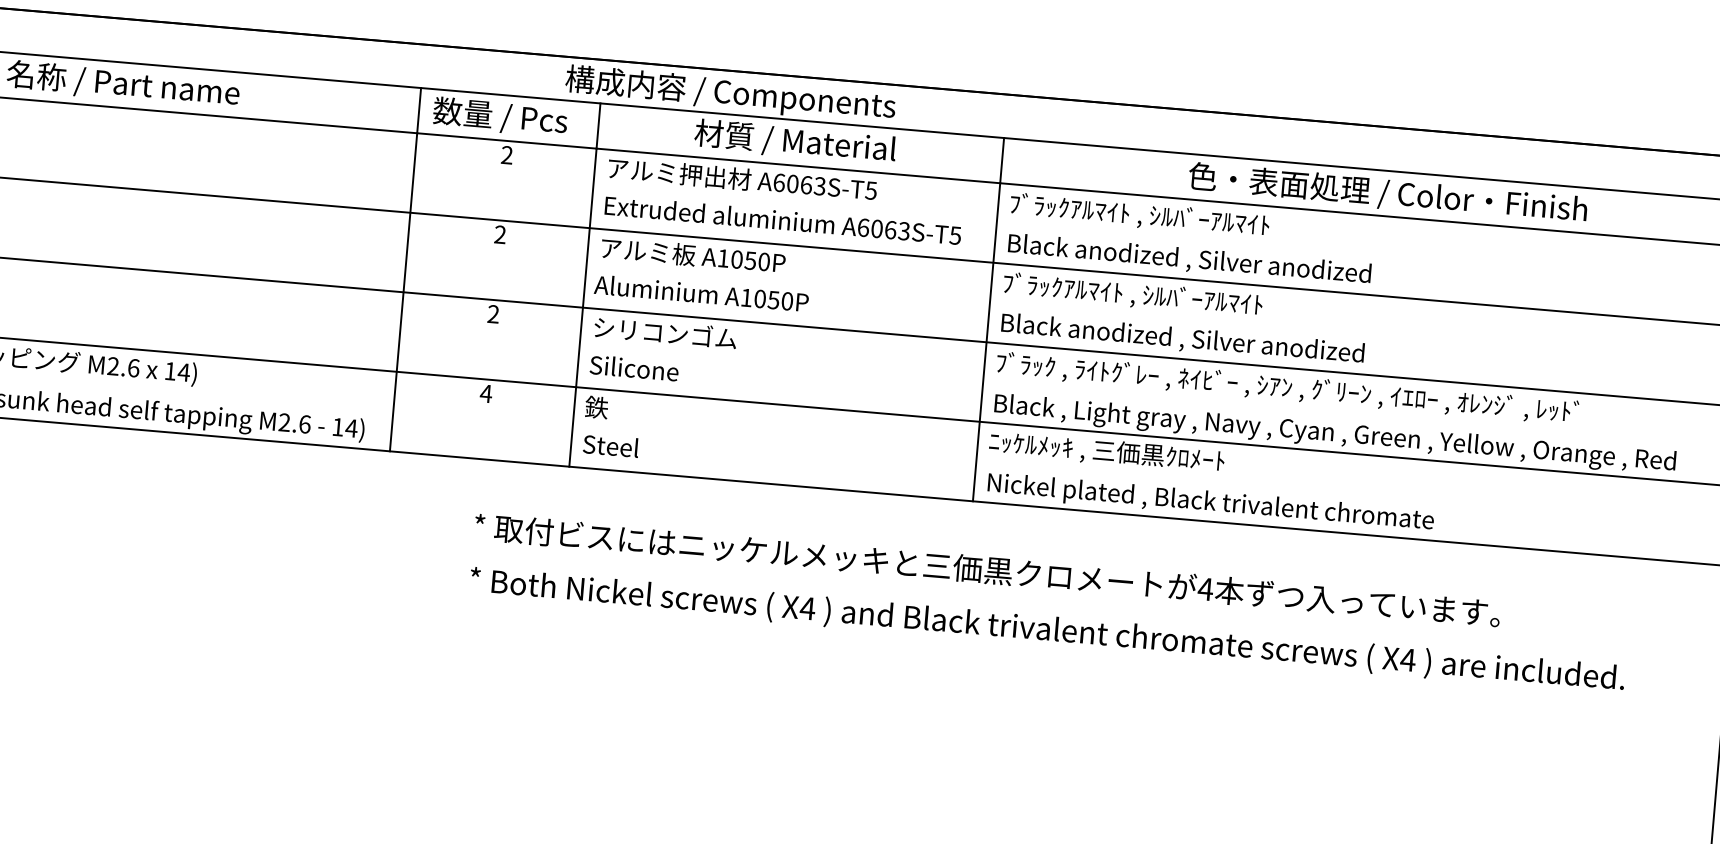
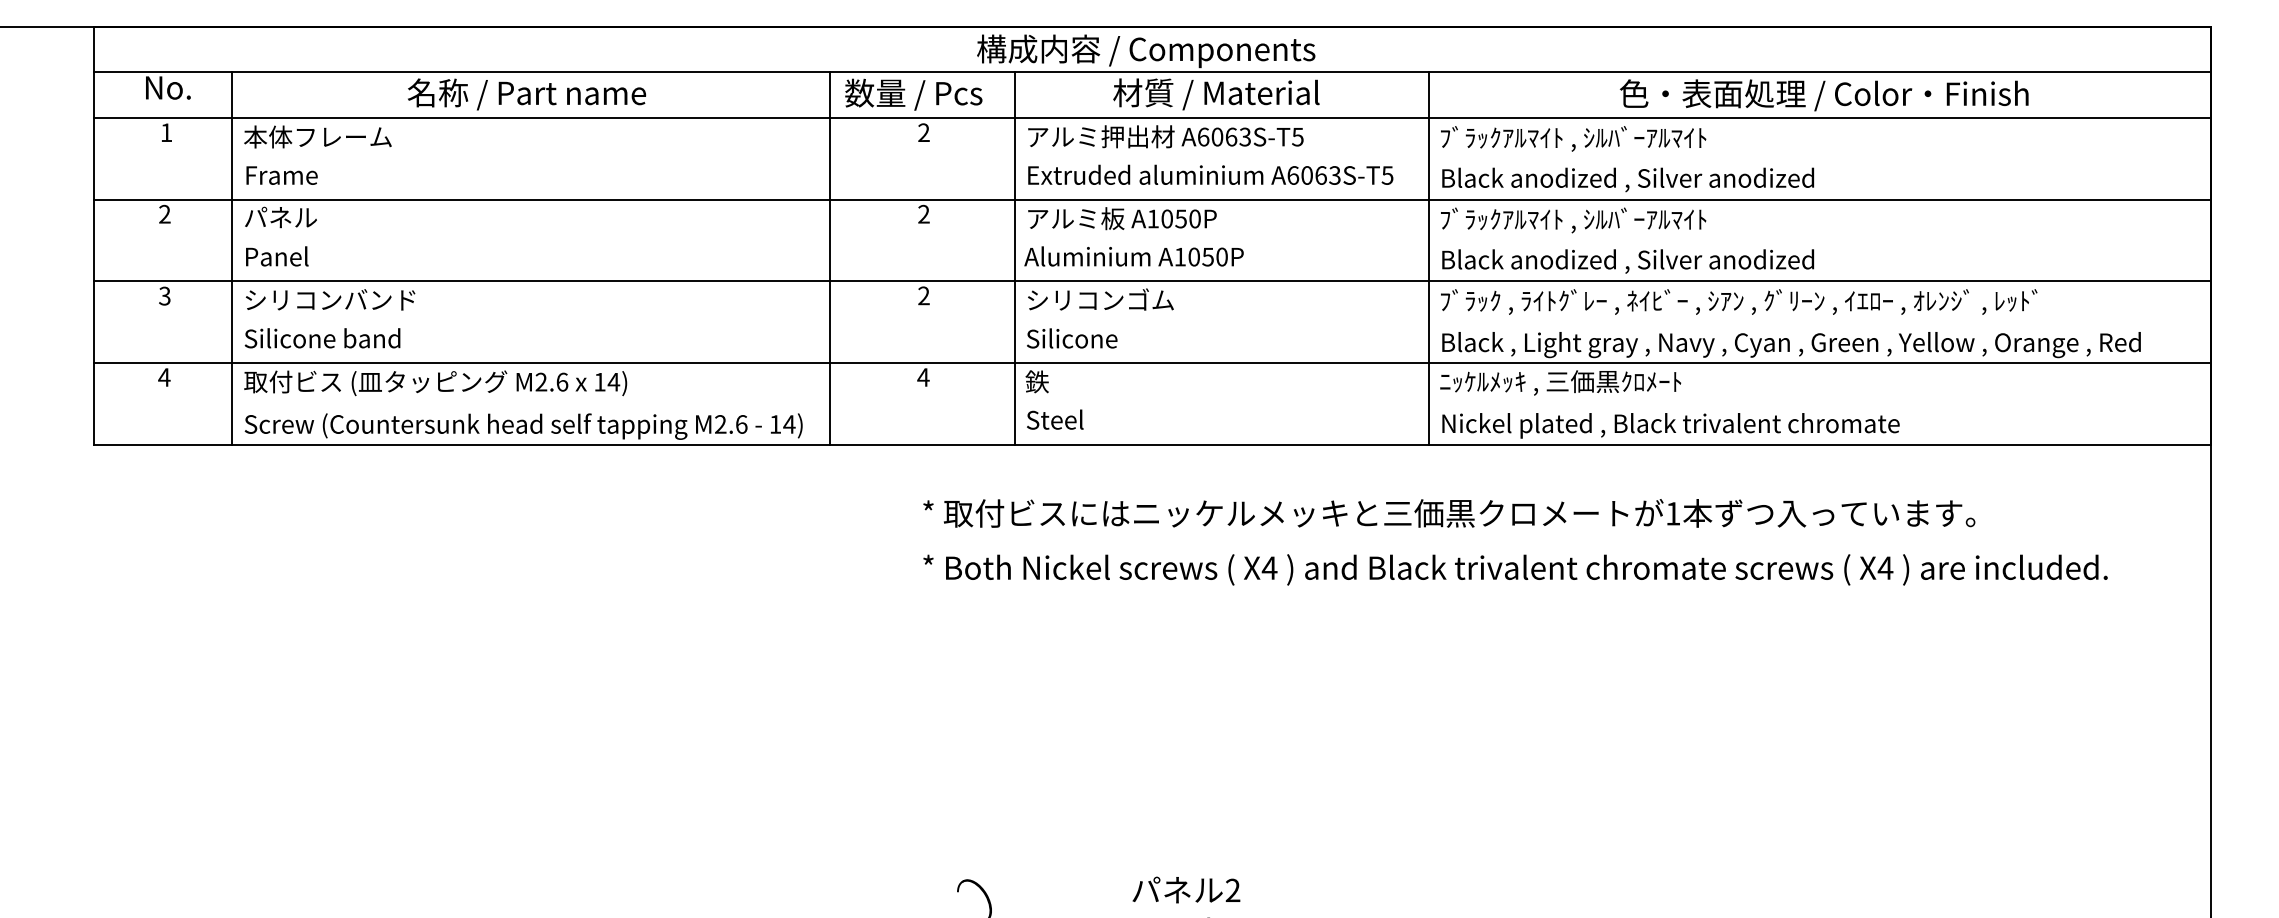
text: (1205, 589) -> (1673, 513), 4 -> 1

